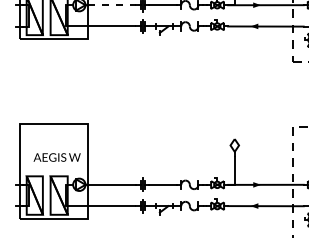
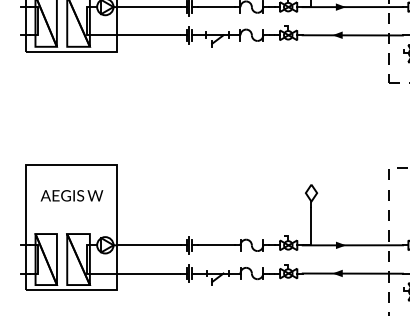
line: (112, 5) -> (149, 7), dashed -> solid
text: (56, 157) -> (71, 195), moved

